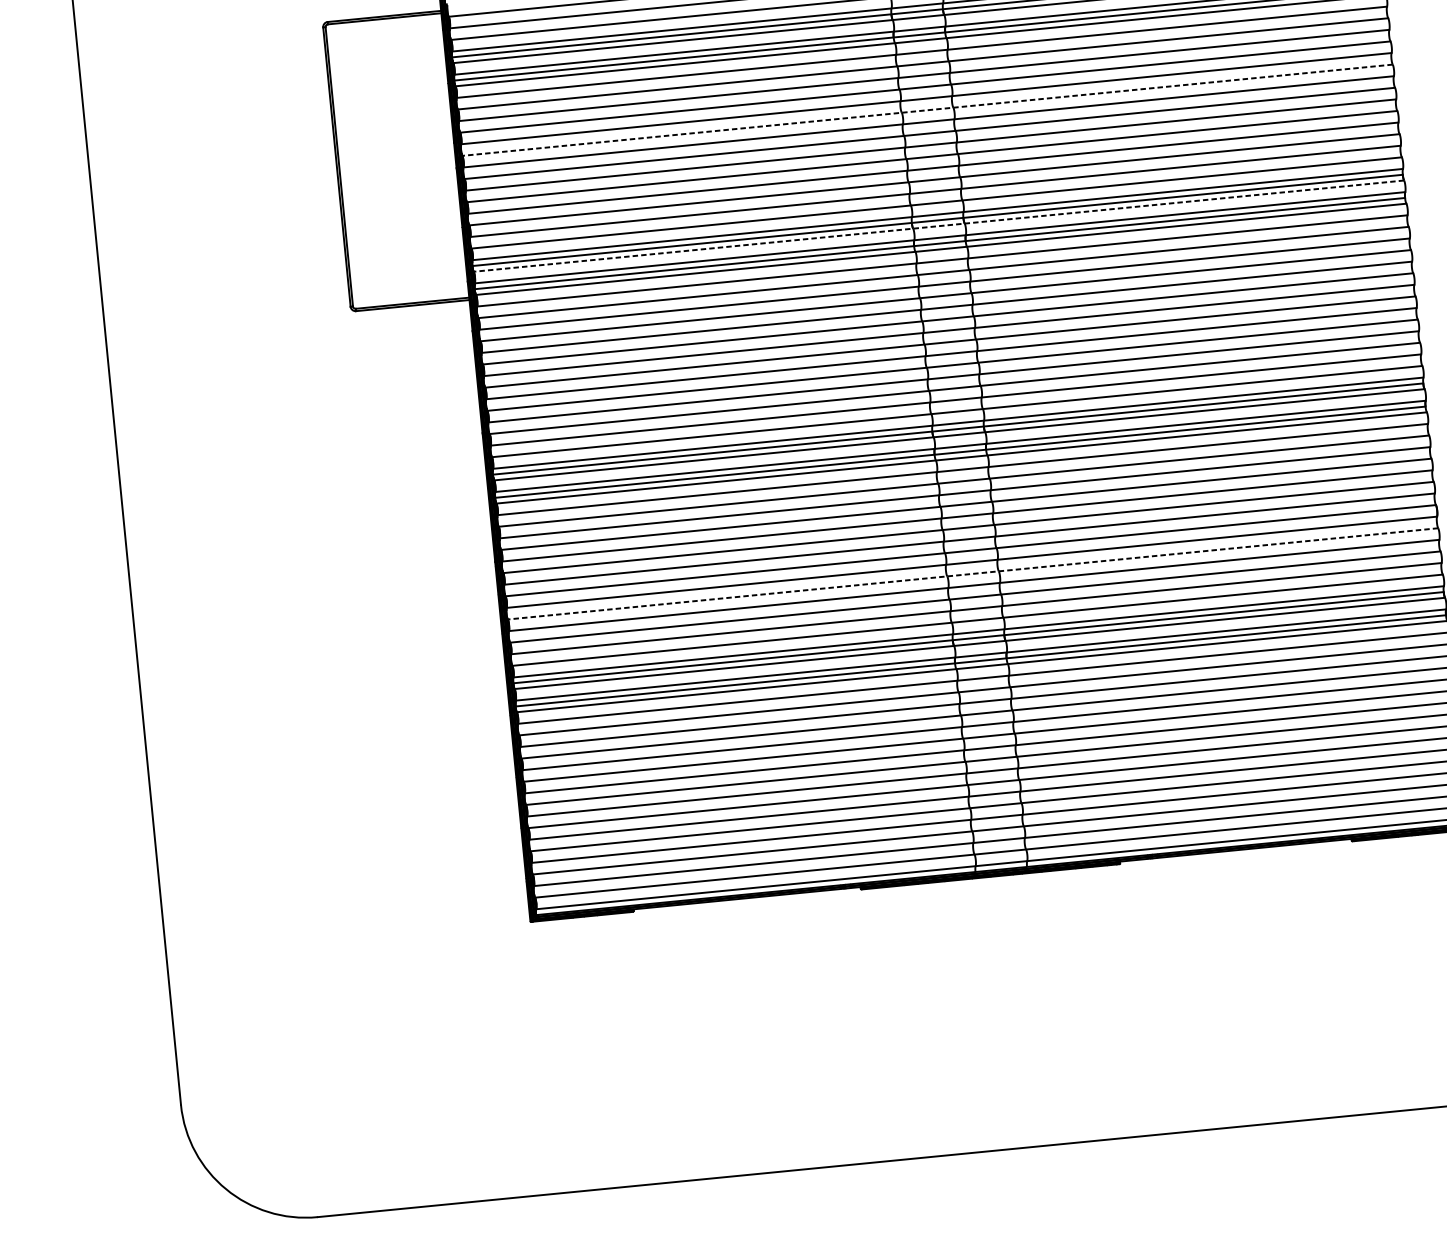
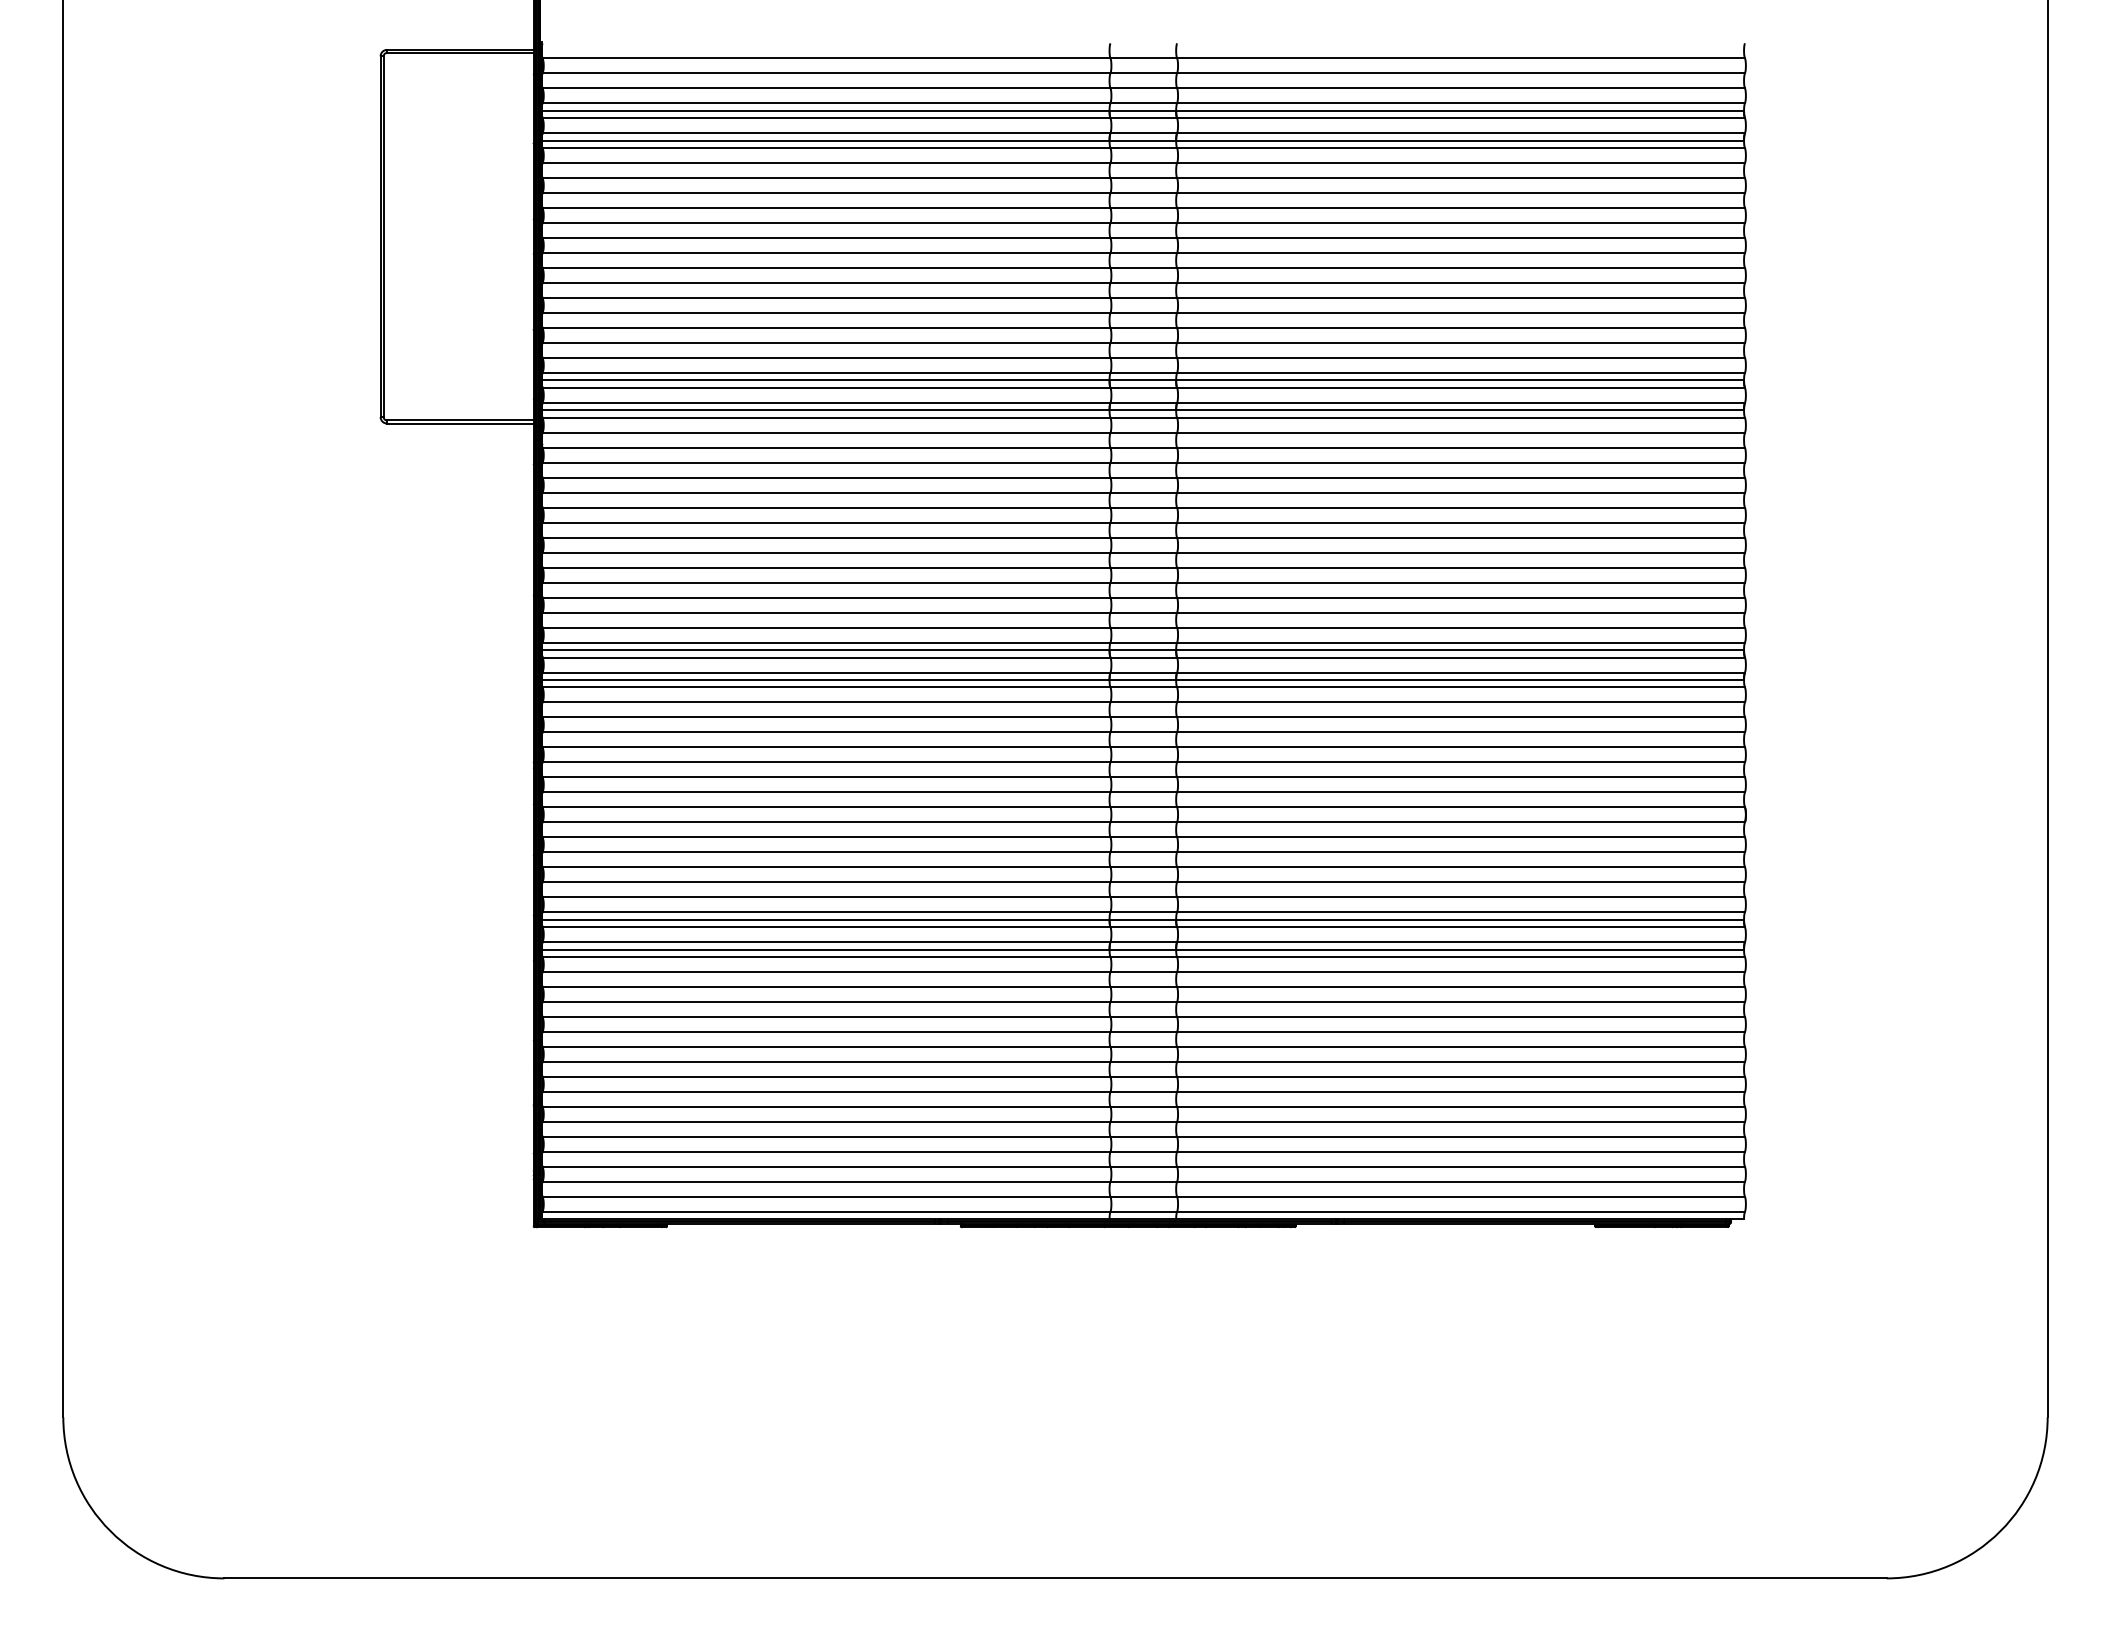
line: (927, 110) -> (1143, 238), dashed -> solid
line: (938, 225) -> (1143, 387), dashed -> solid
line: (972, 574) -> (1143, 837), dashed -> solid

